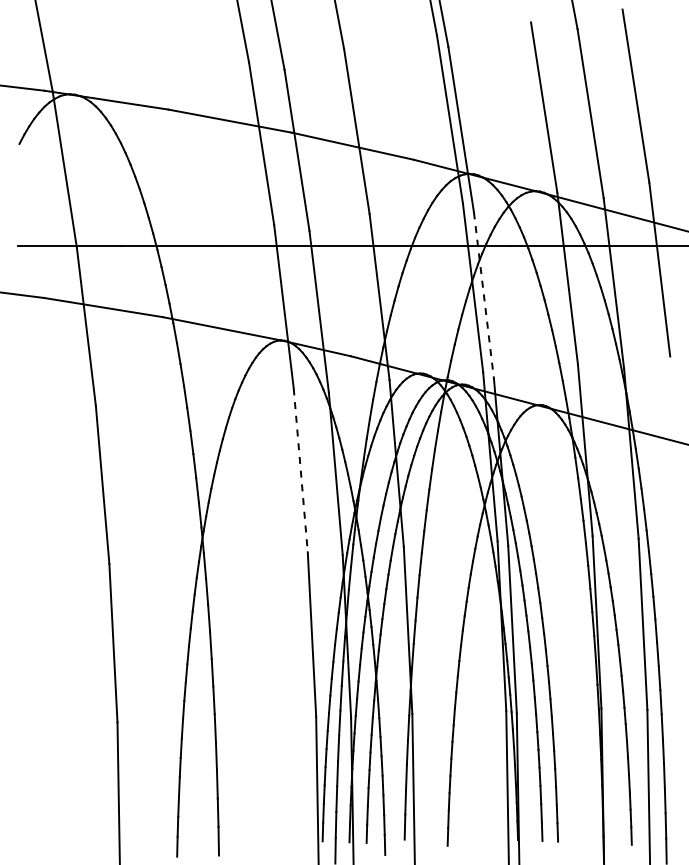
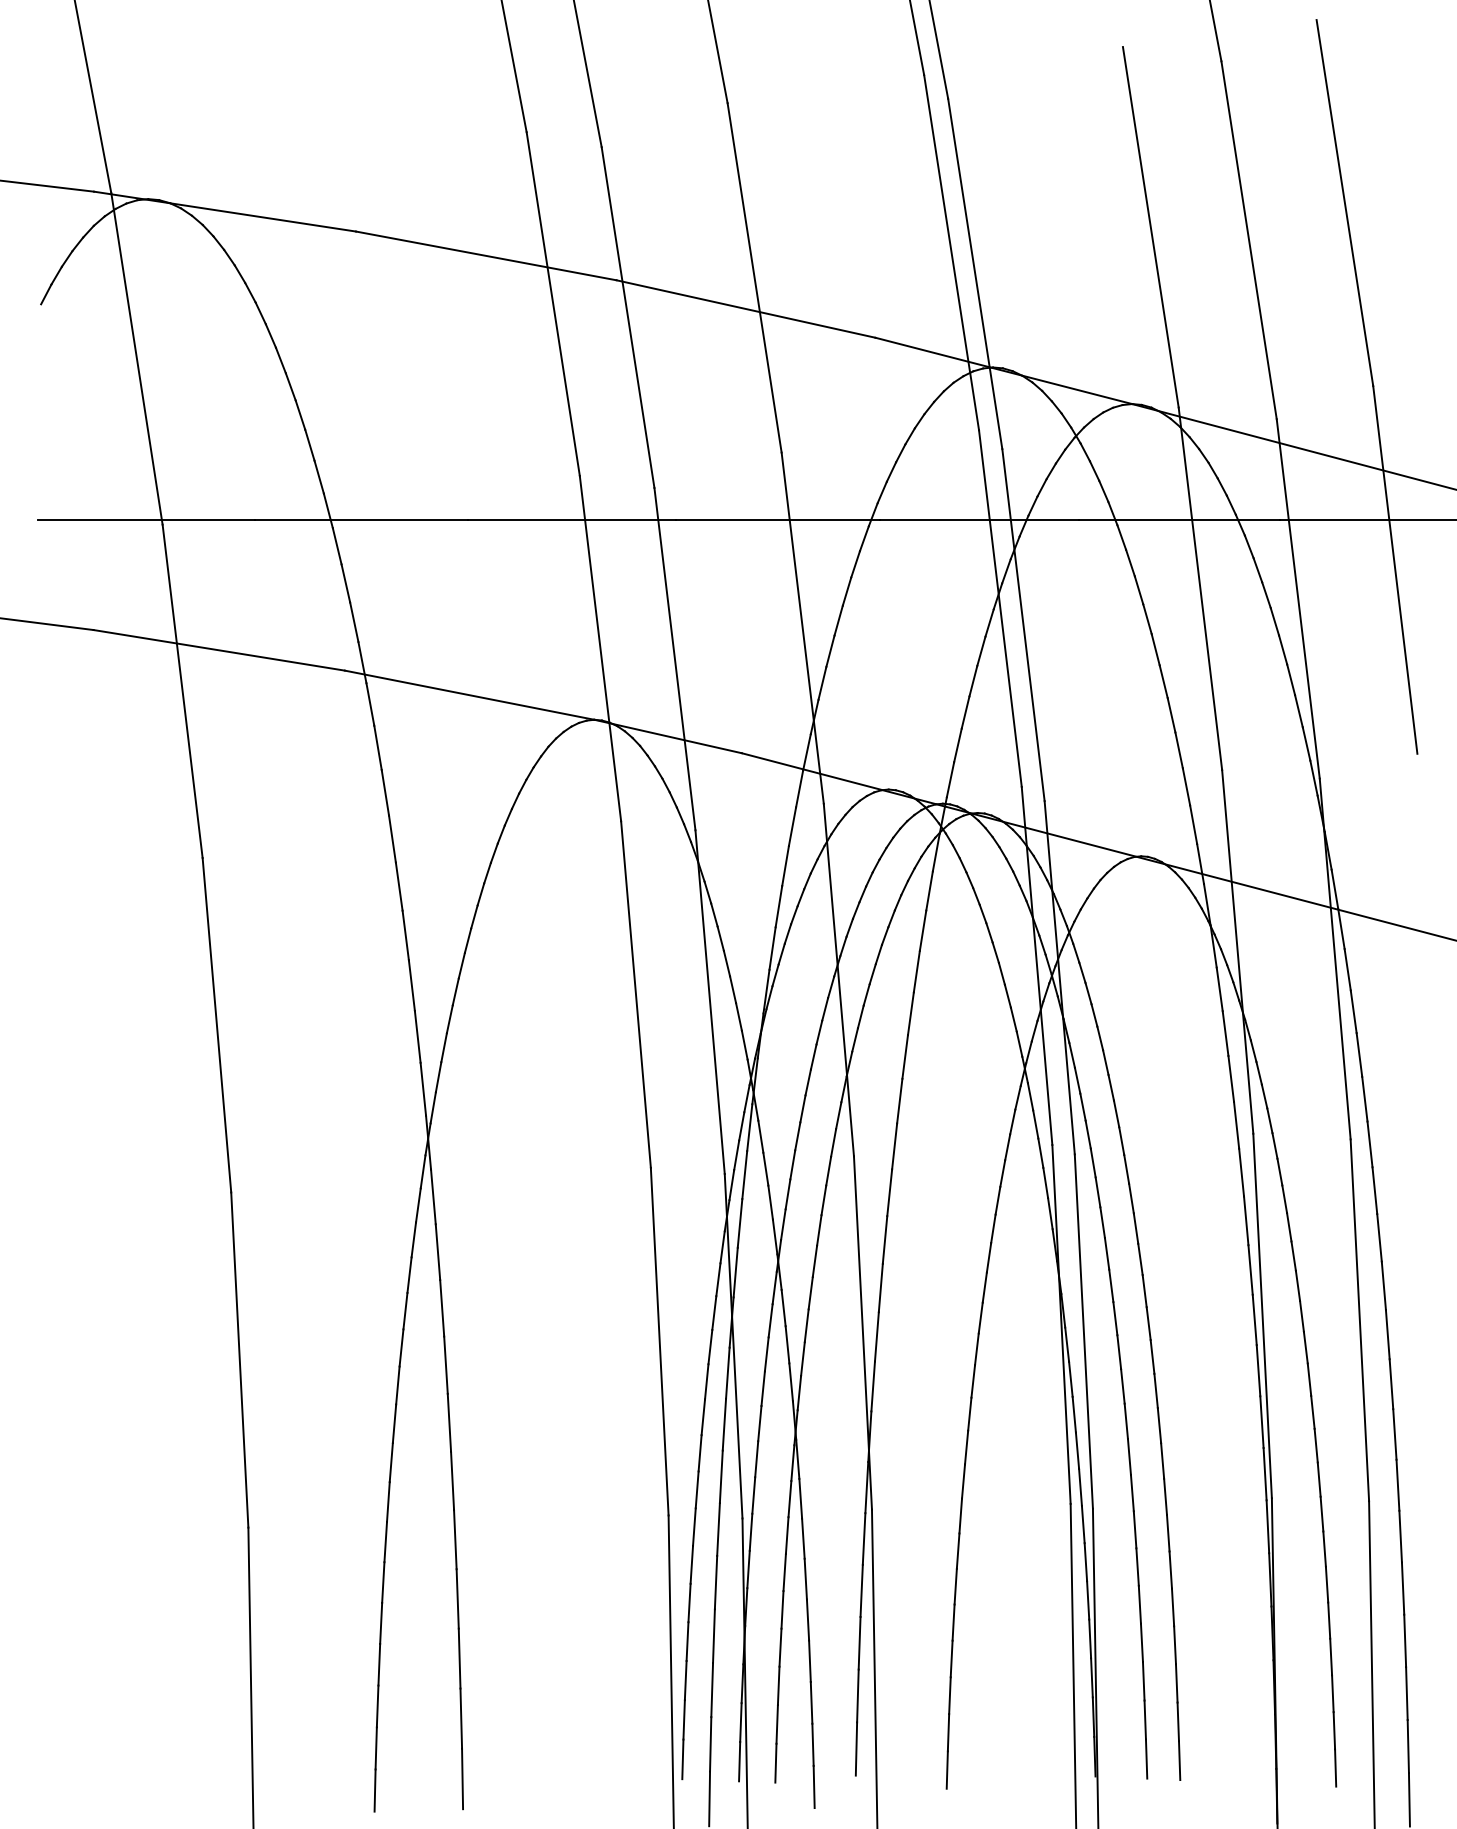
line: (483, 295) -> (1022, 624), dashed -> solid
line: (300, 470) -> (635, 994), dashed -> solid

